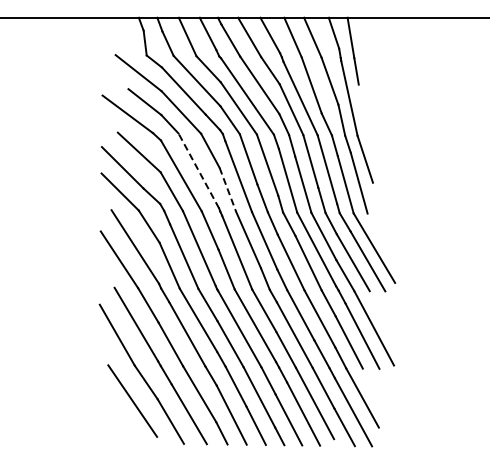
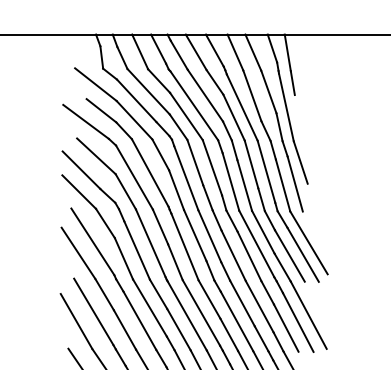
line: (198, 170) -> (149, 172), dashed -> solid
line: (228, 190) -> (177, 190), dashed -> solid

